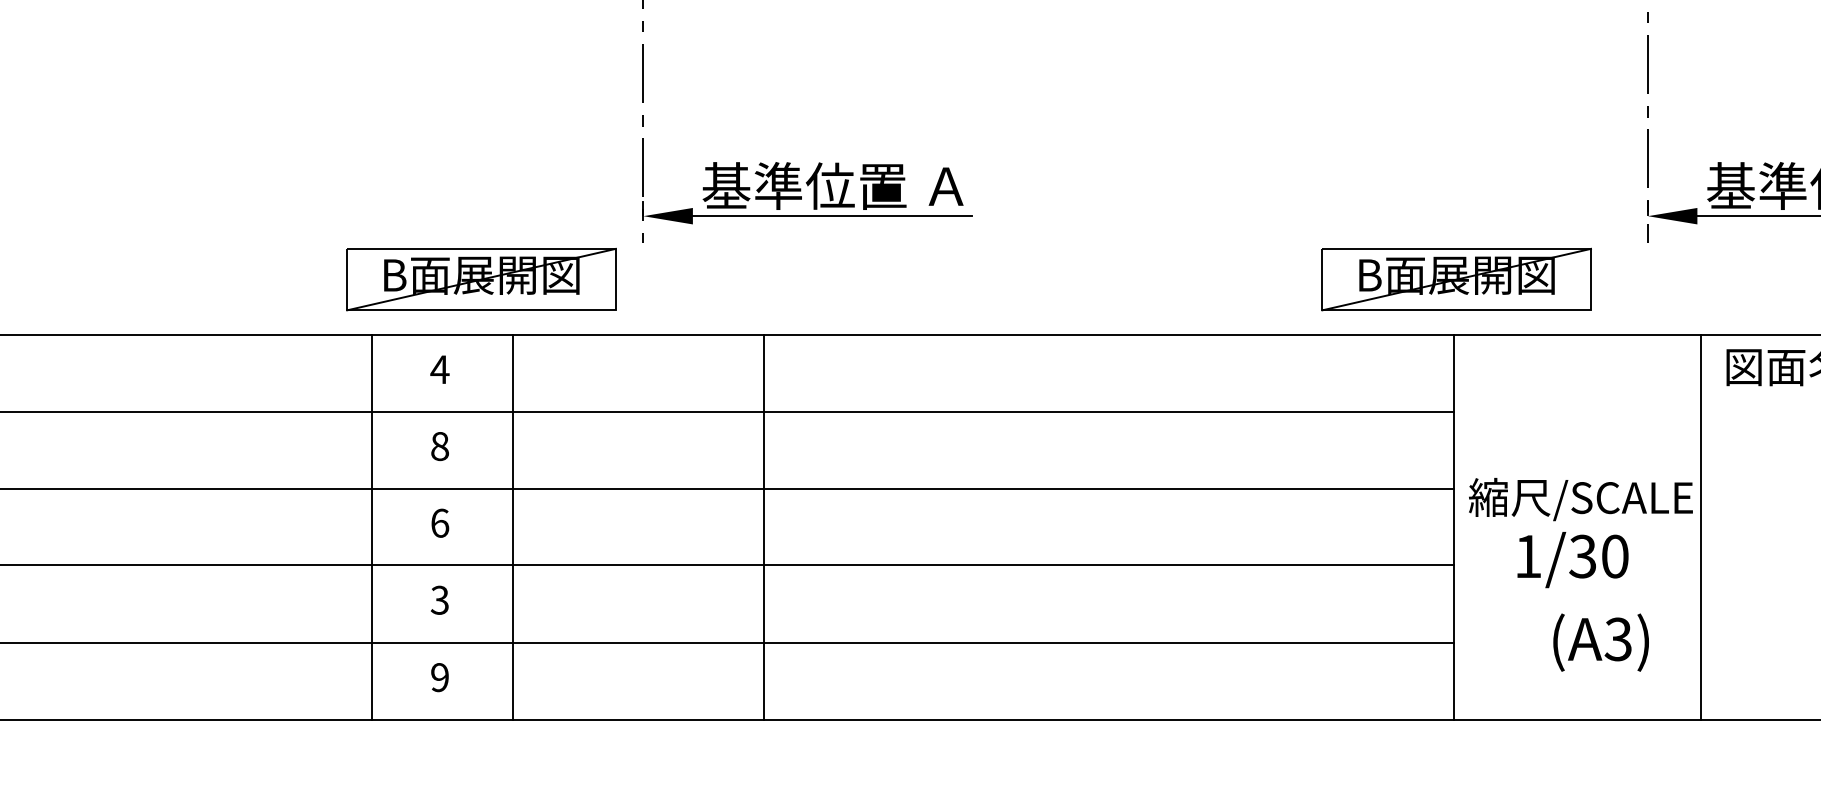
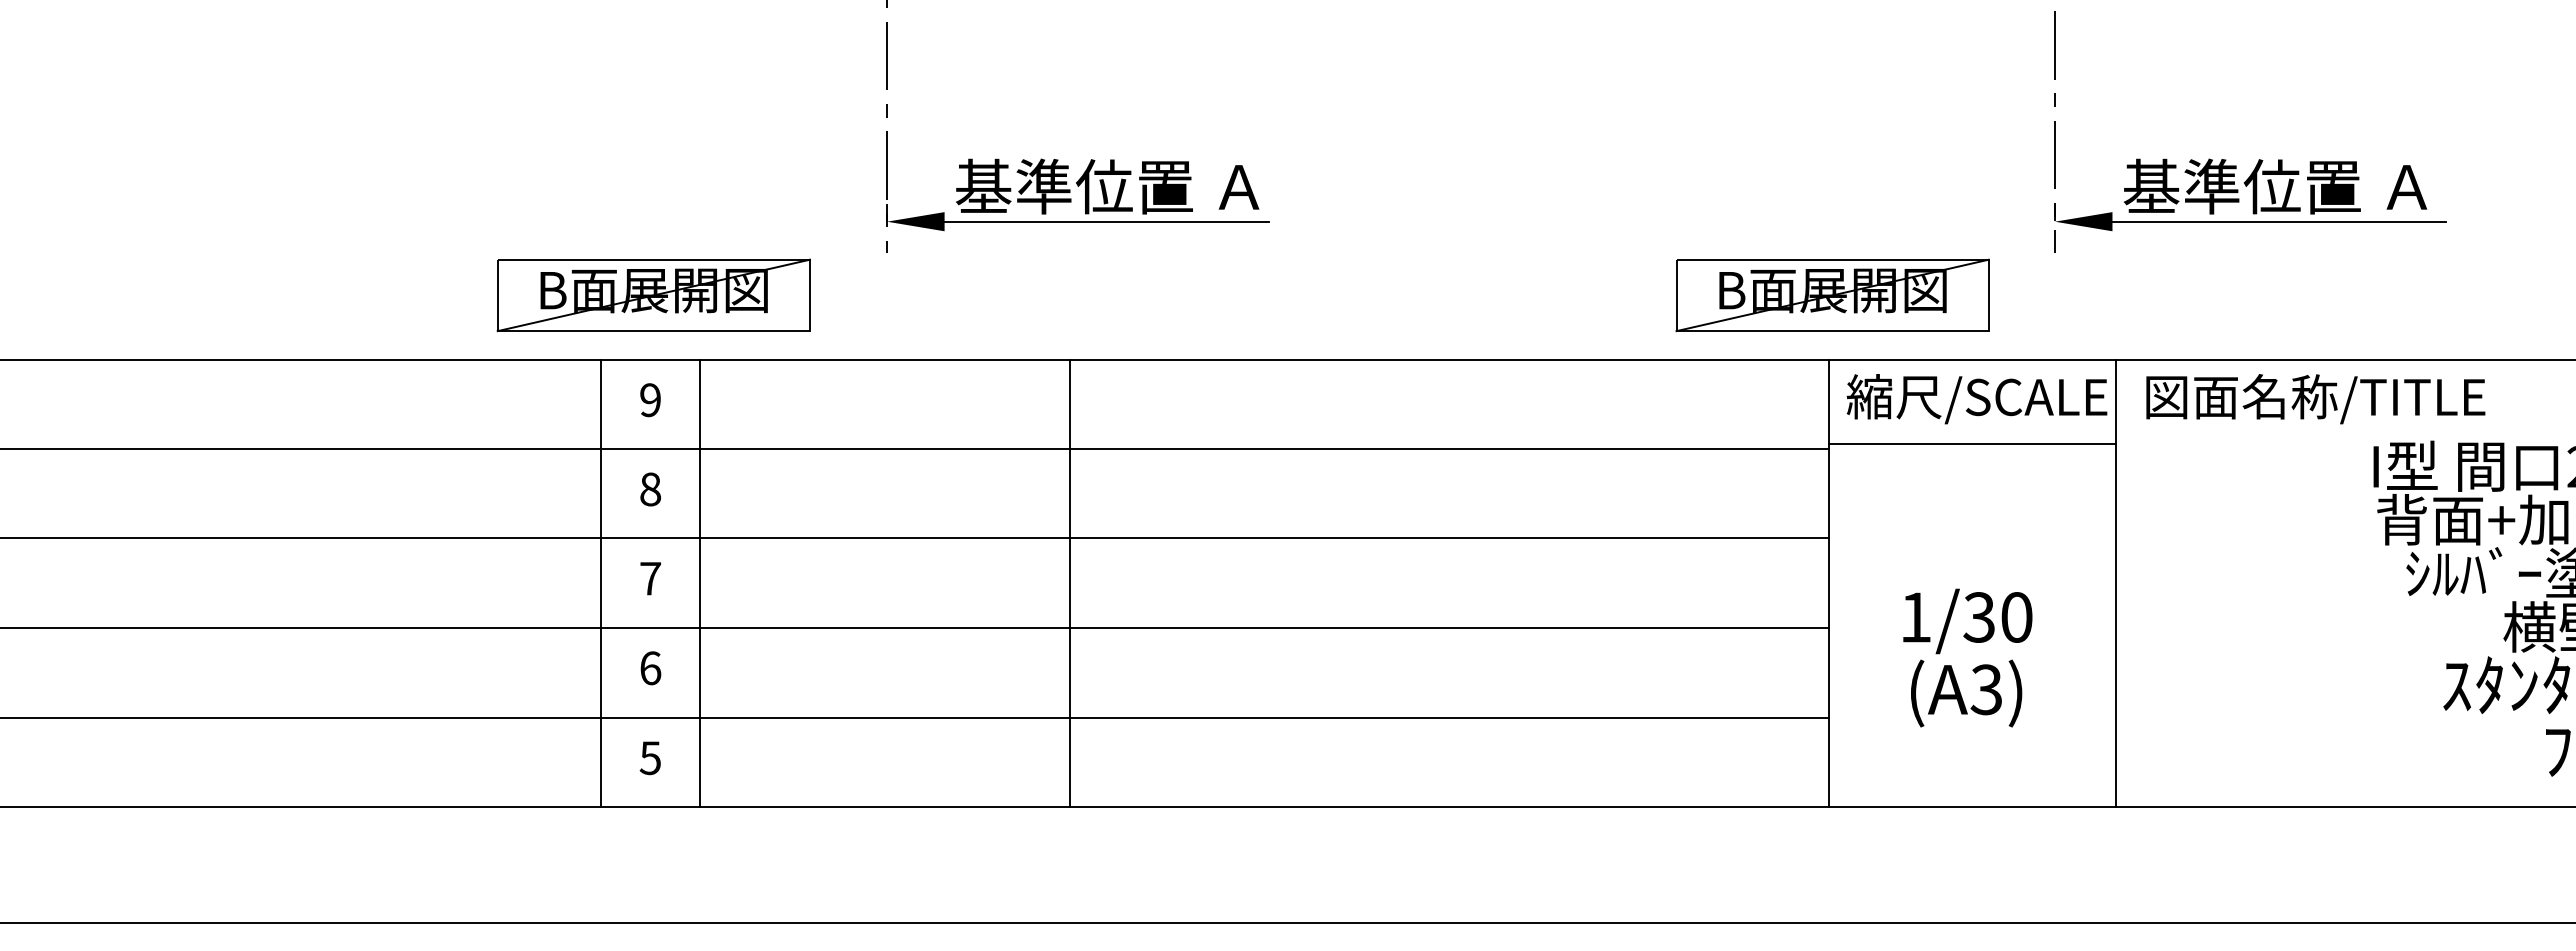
part: (481, 279) -> (653, 295), moved
text: (439, 369) -> (650, 400), 4 -> 9
line: (1577, 407) -> (1972, 444), added
text: (1580, 499) -> (1976, 399), moved
text: (439, 523) -> (650, 578), 6 -> 7
line: (372, 527) -> (601, 583), moved
line: (513, 527) -> (700, 583), moved
line: (763, 527) -> (1069, 583), moved
text: (439, 600) -> (650, 668), 3 -> 6
text: (1601, 642) -> (1966, 693), moved
text: (439, 677) -> (649, 758), 9 -> 5

